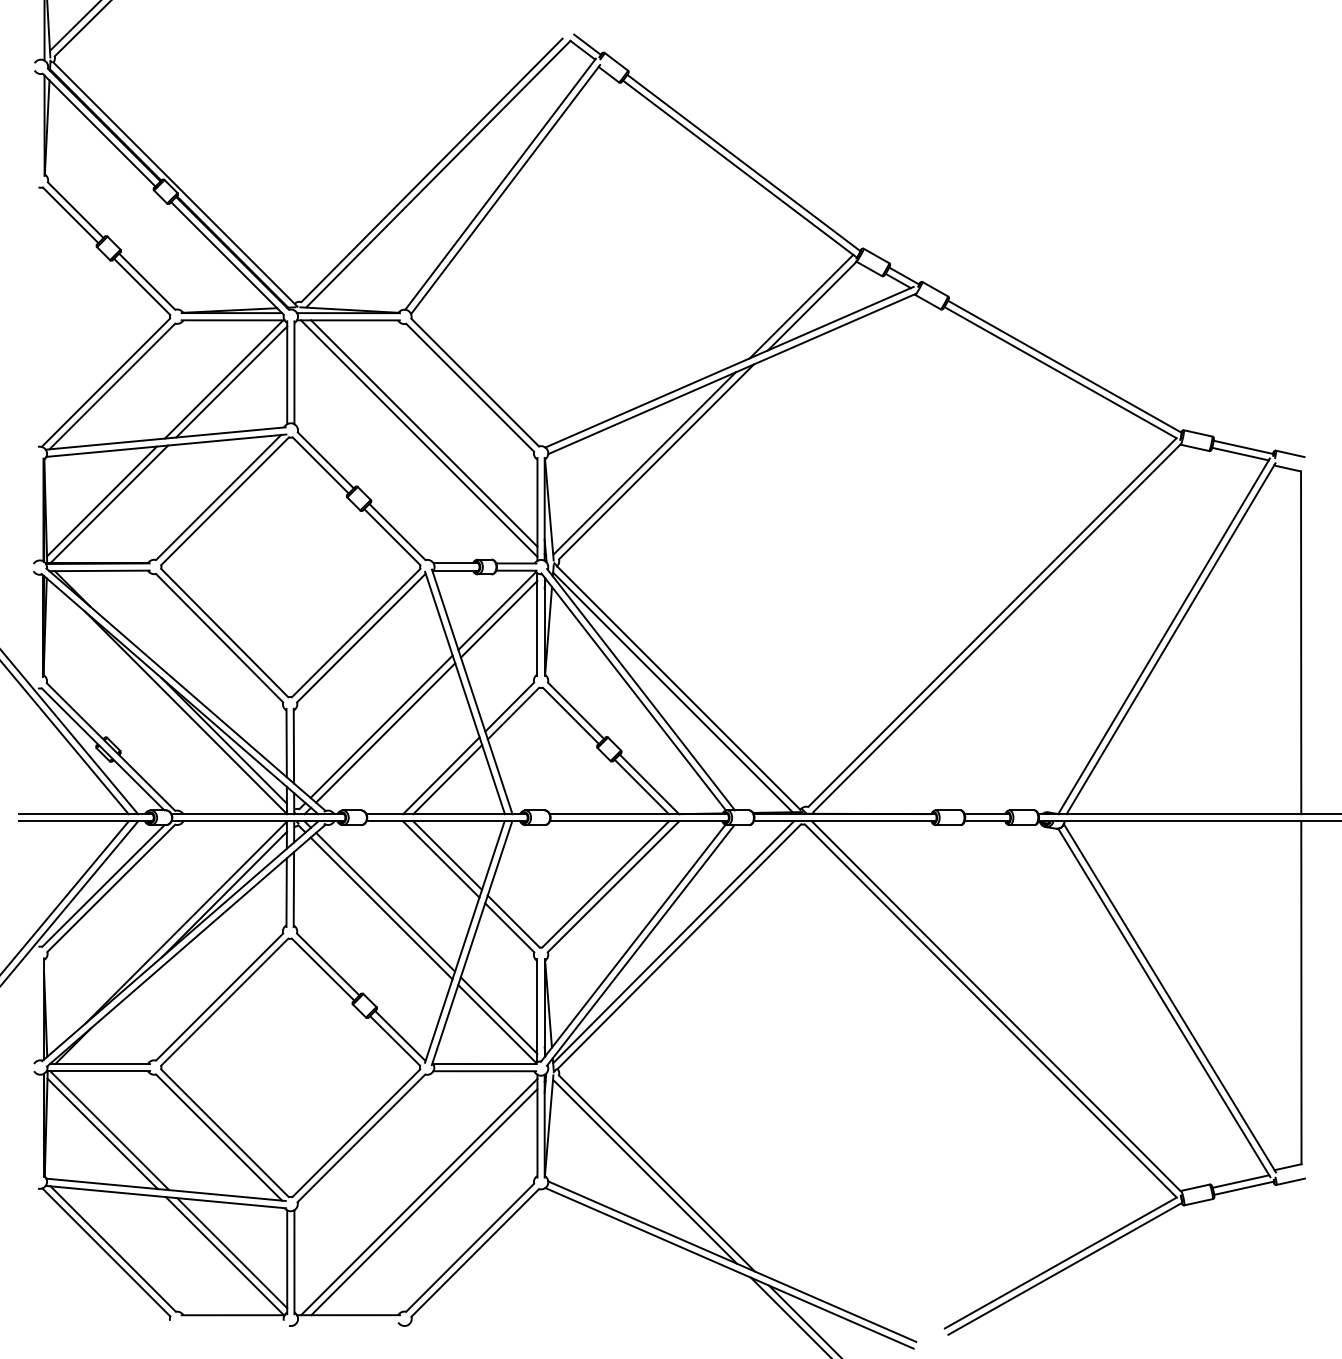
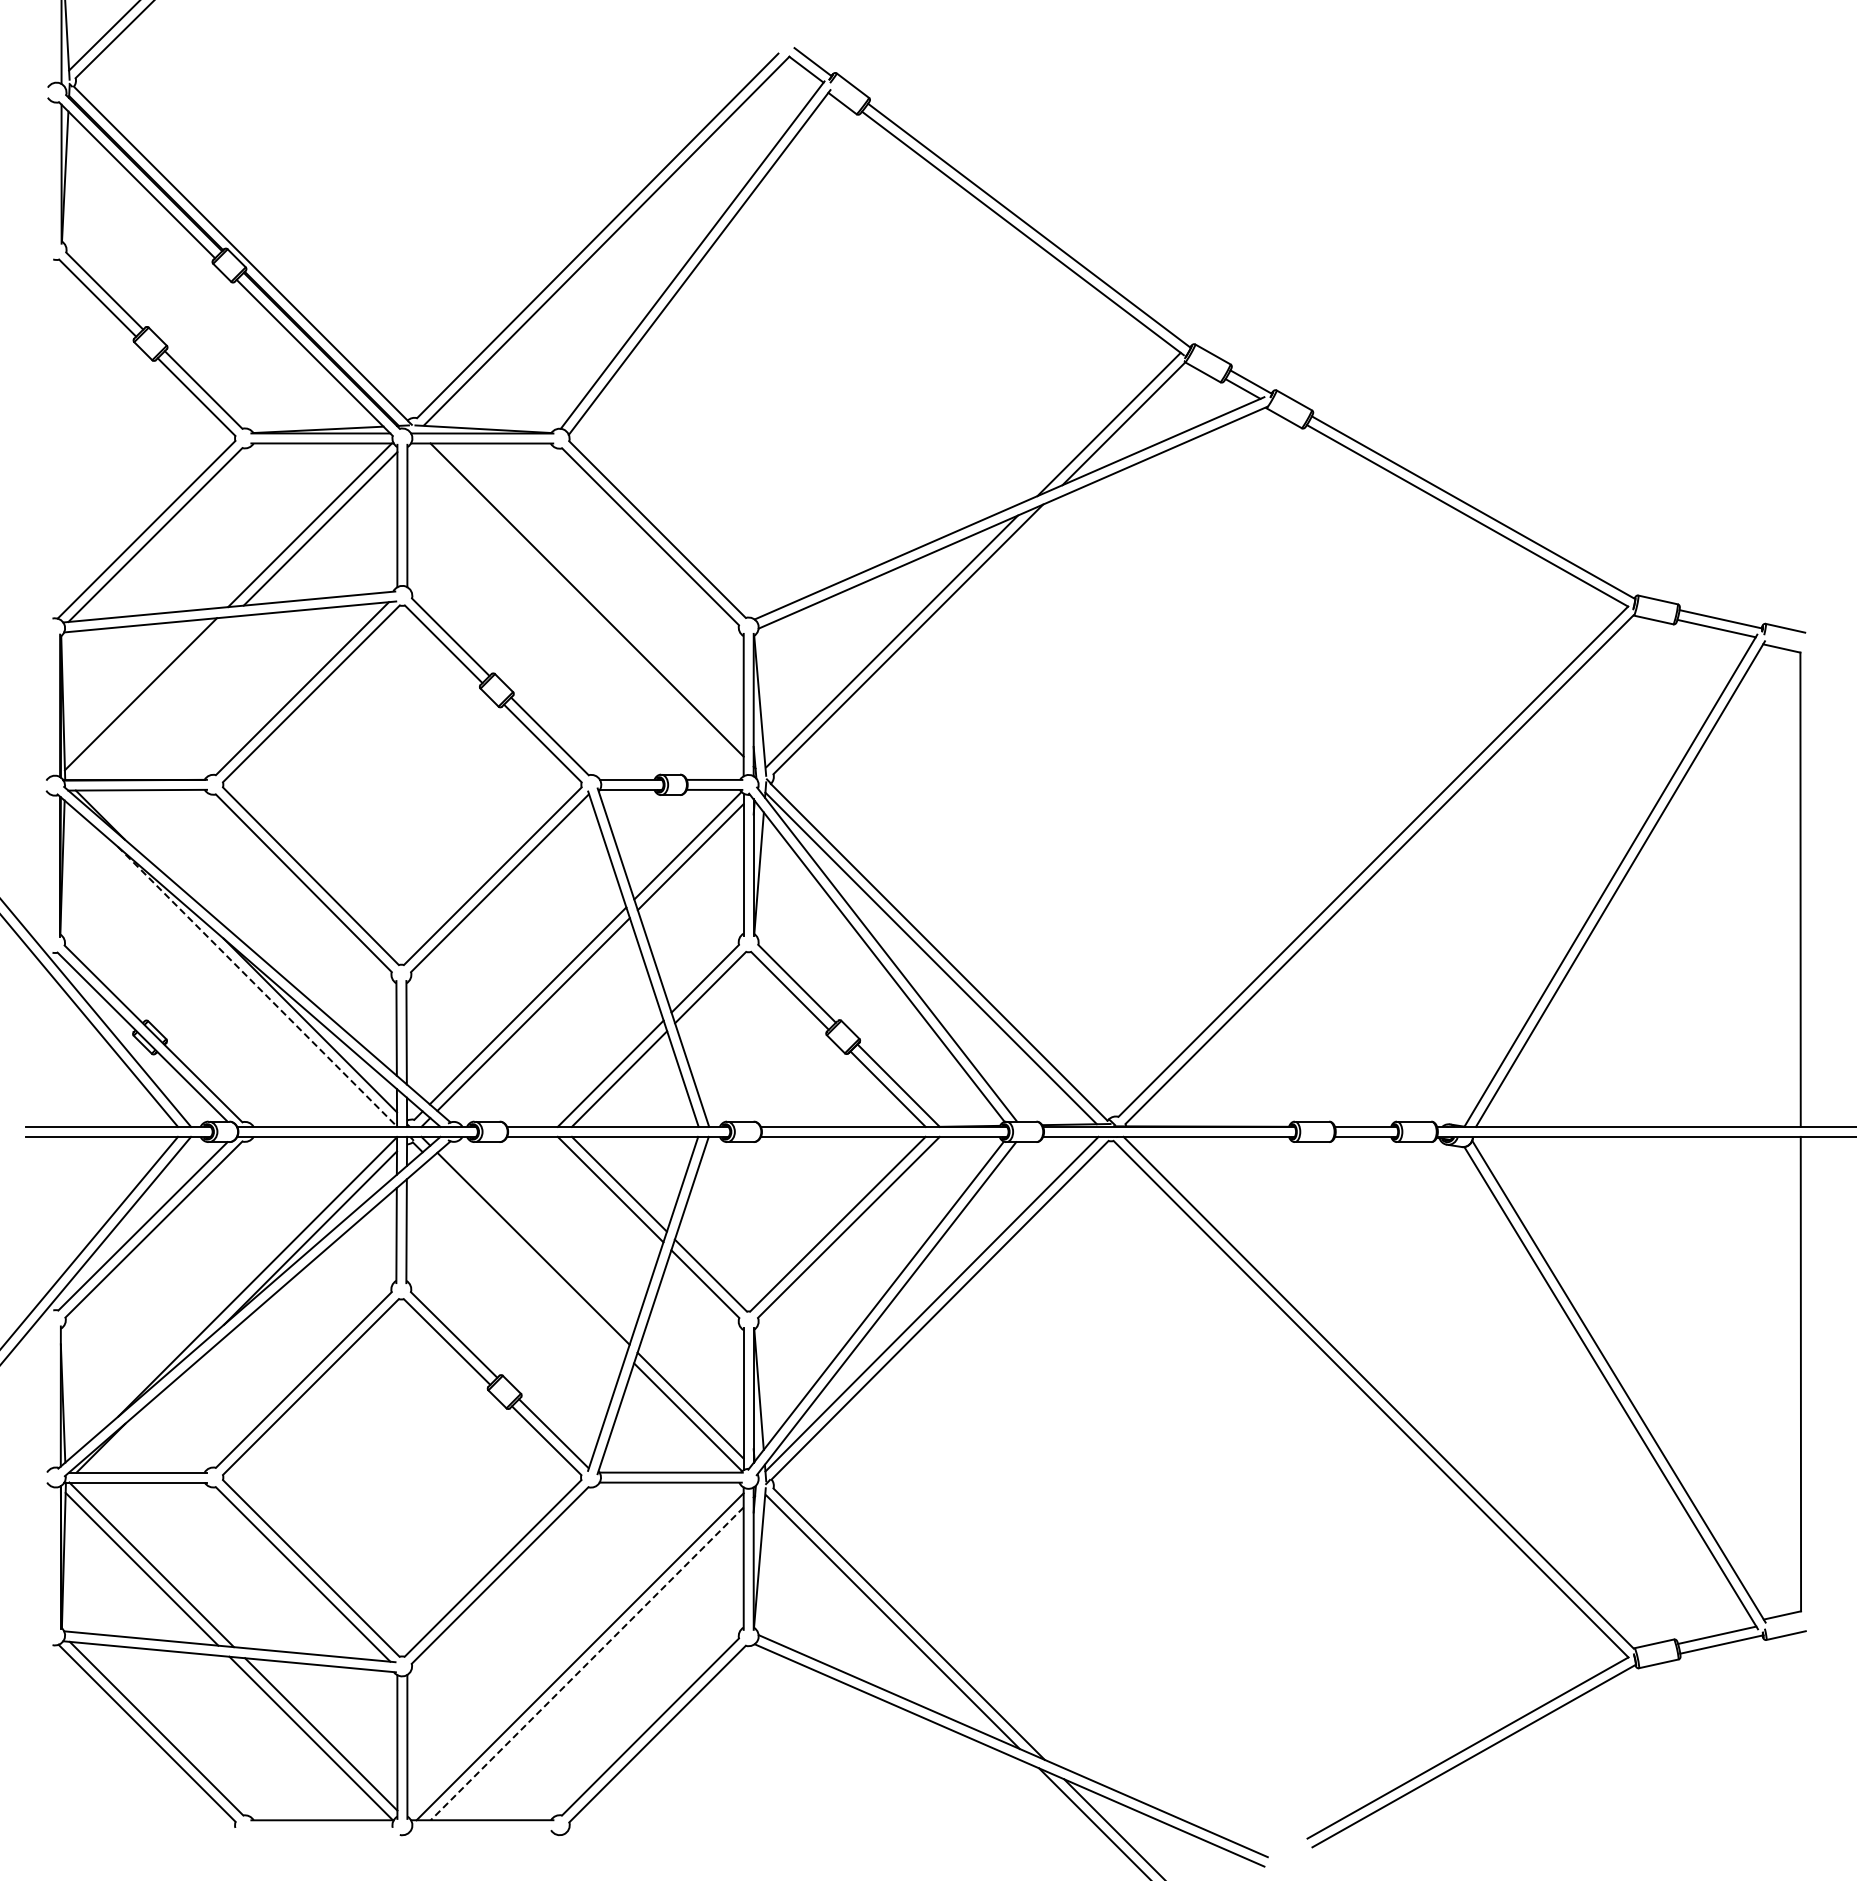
line: (418, 438) -> (579, 606), removed
line: (108, 503) -> (150, 697), removed
line: (186, 712) -> (257, 986), solid -> dashed
line: (381, 908) -> (527, 1257), removed
line: (423, 1202) -> (586, 1664), solid -> dashed

